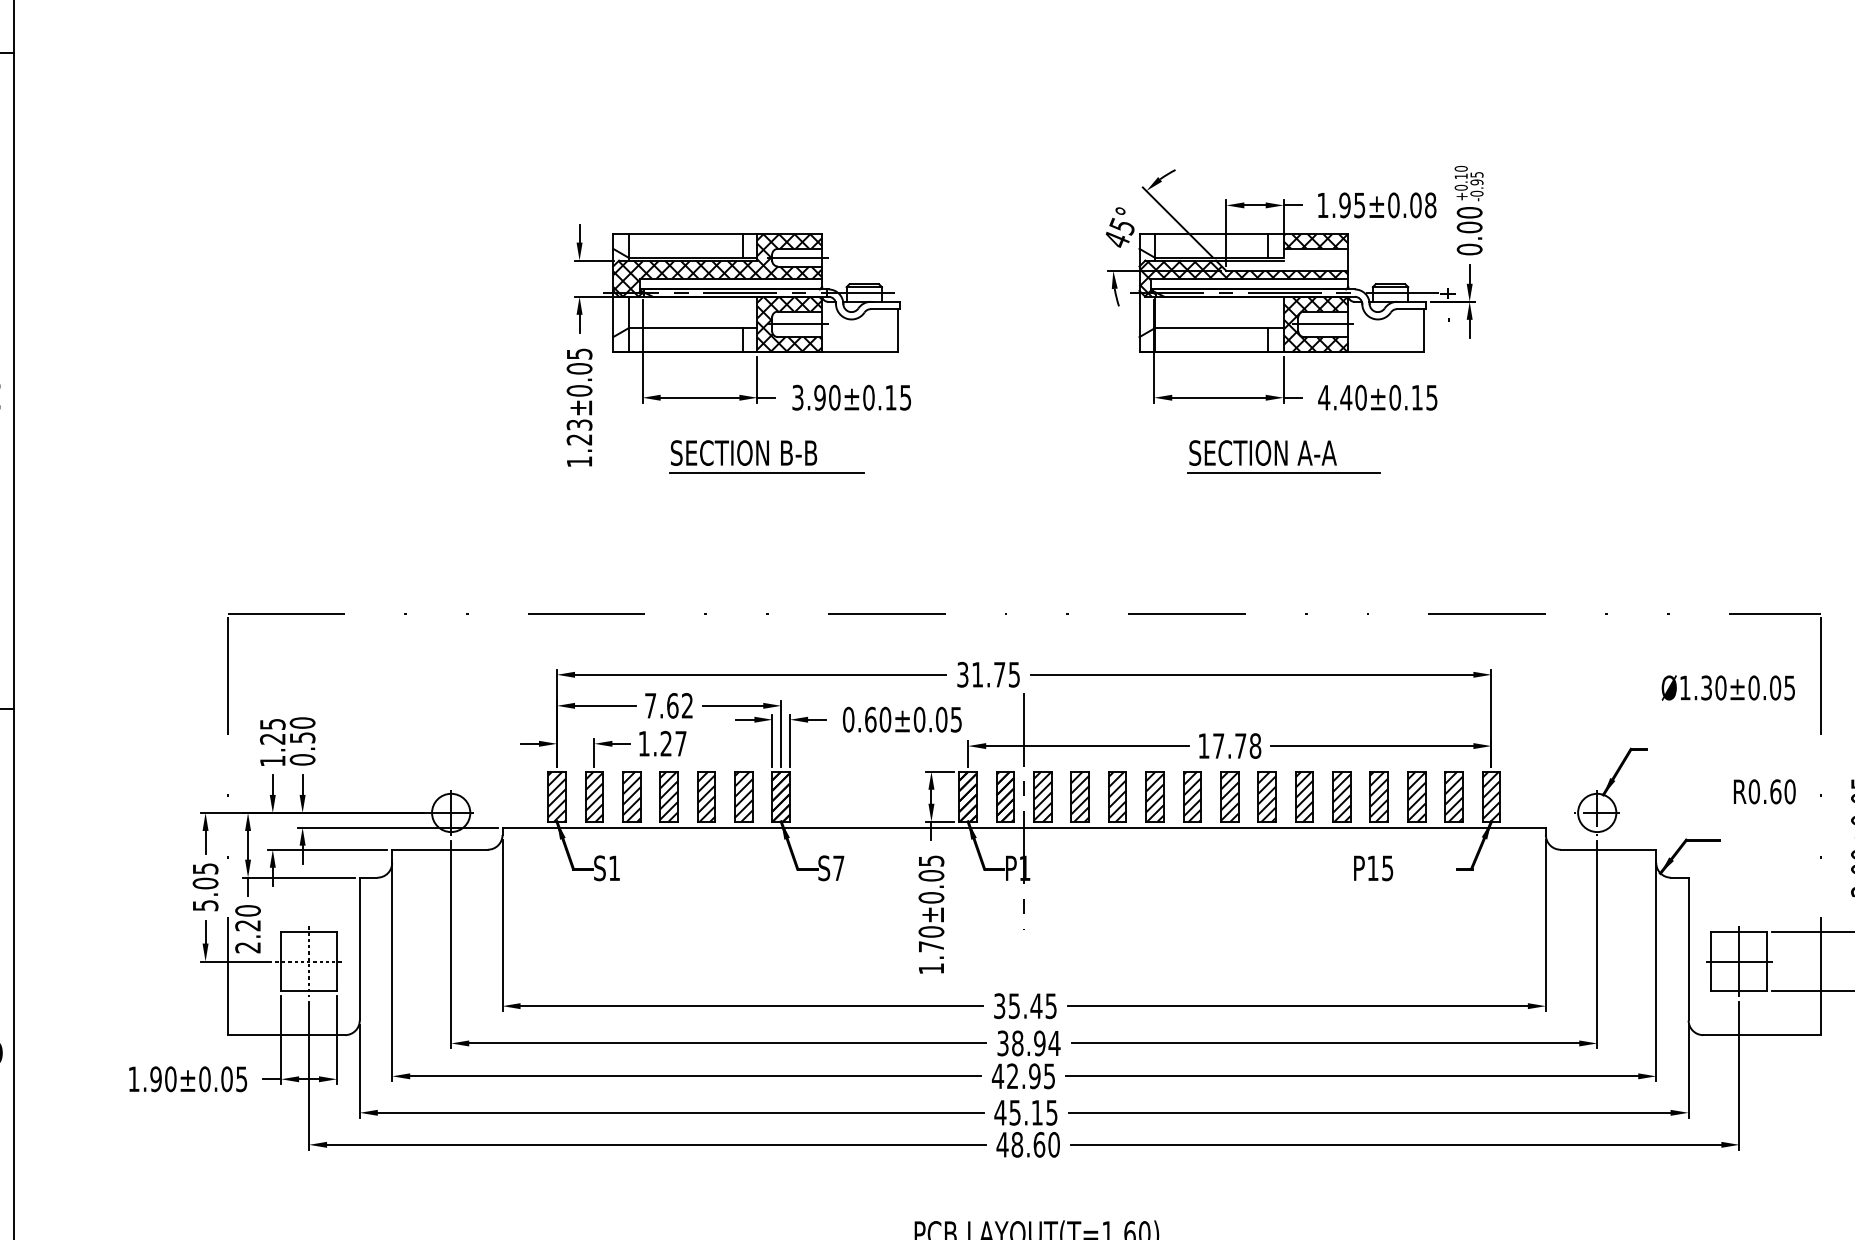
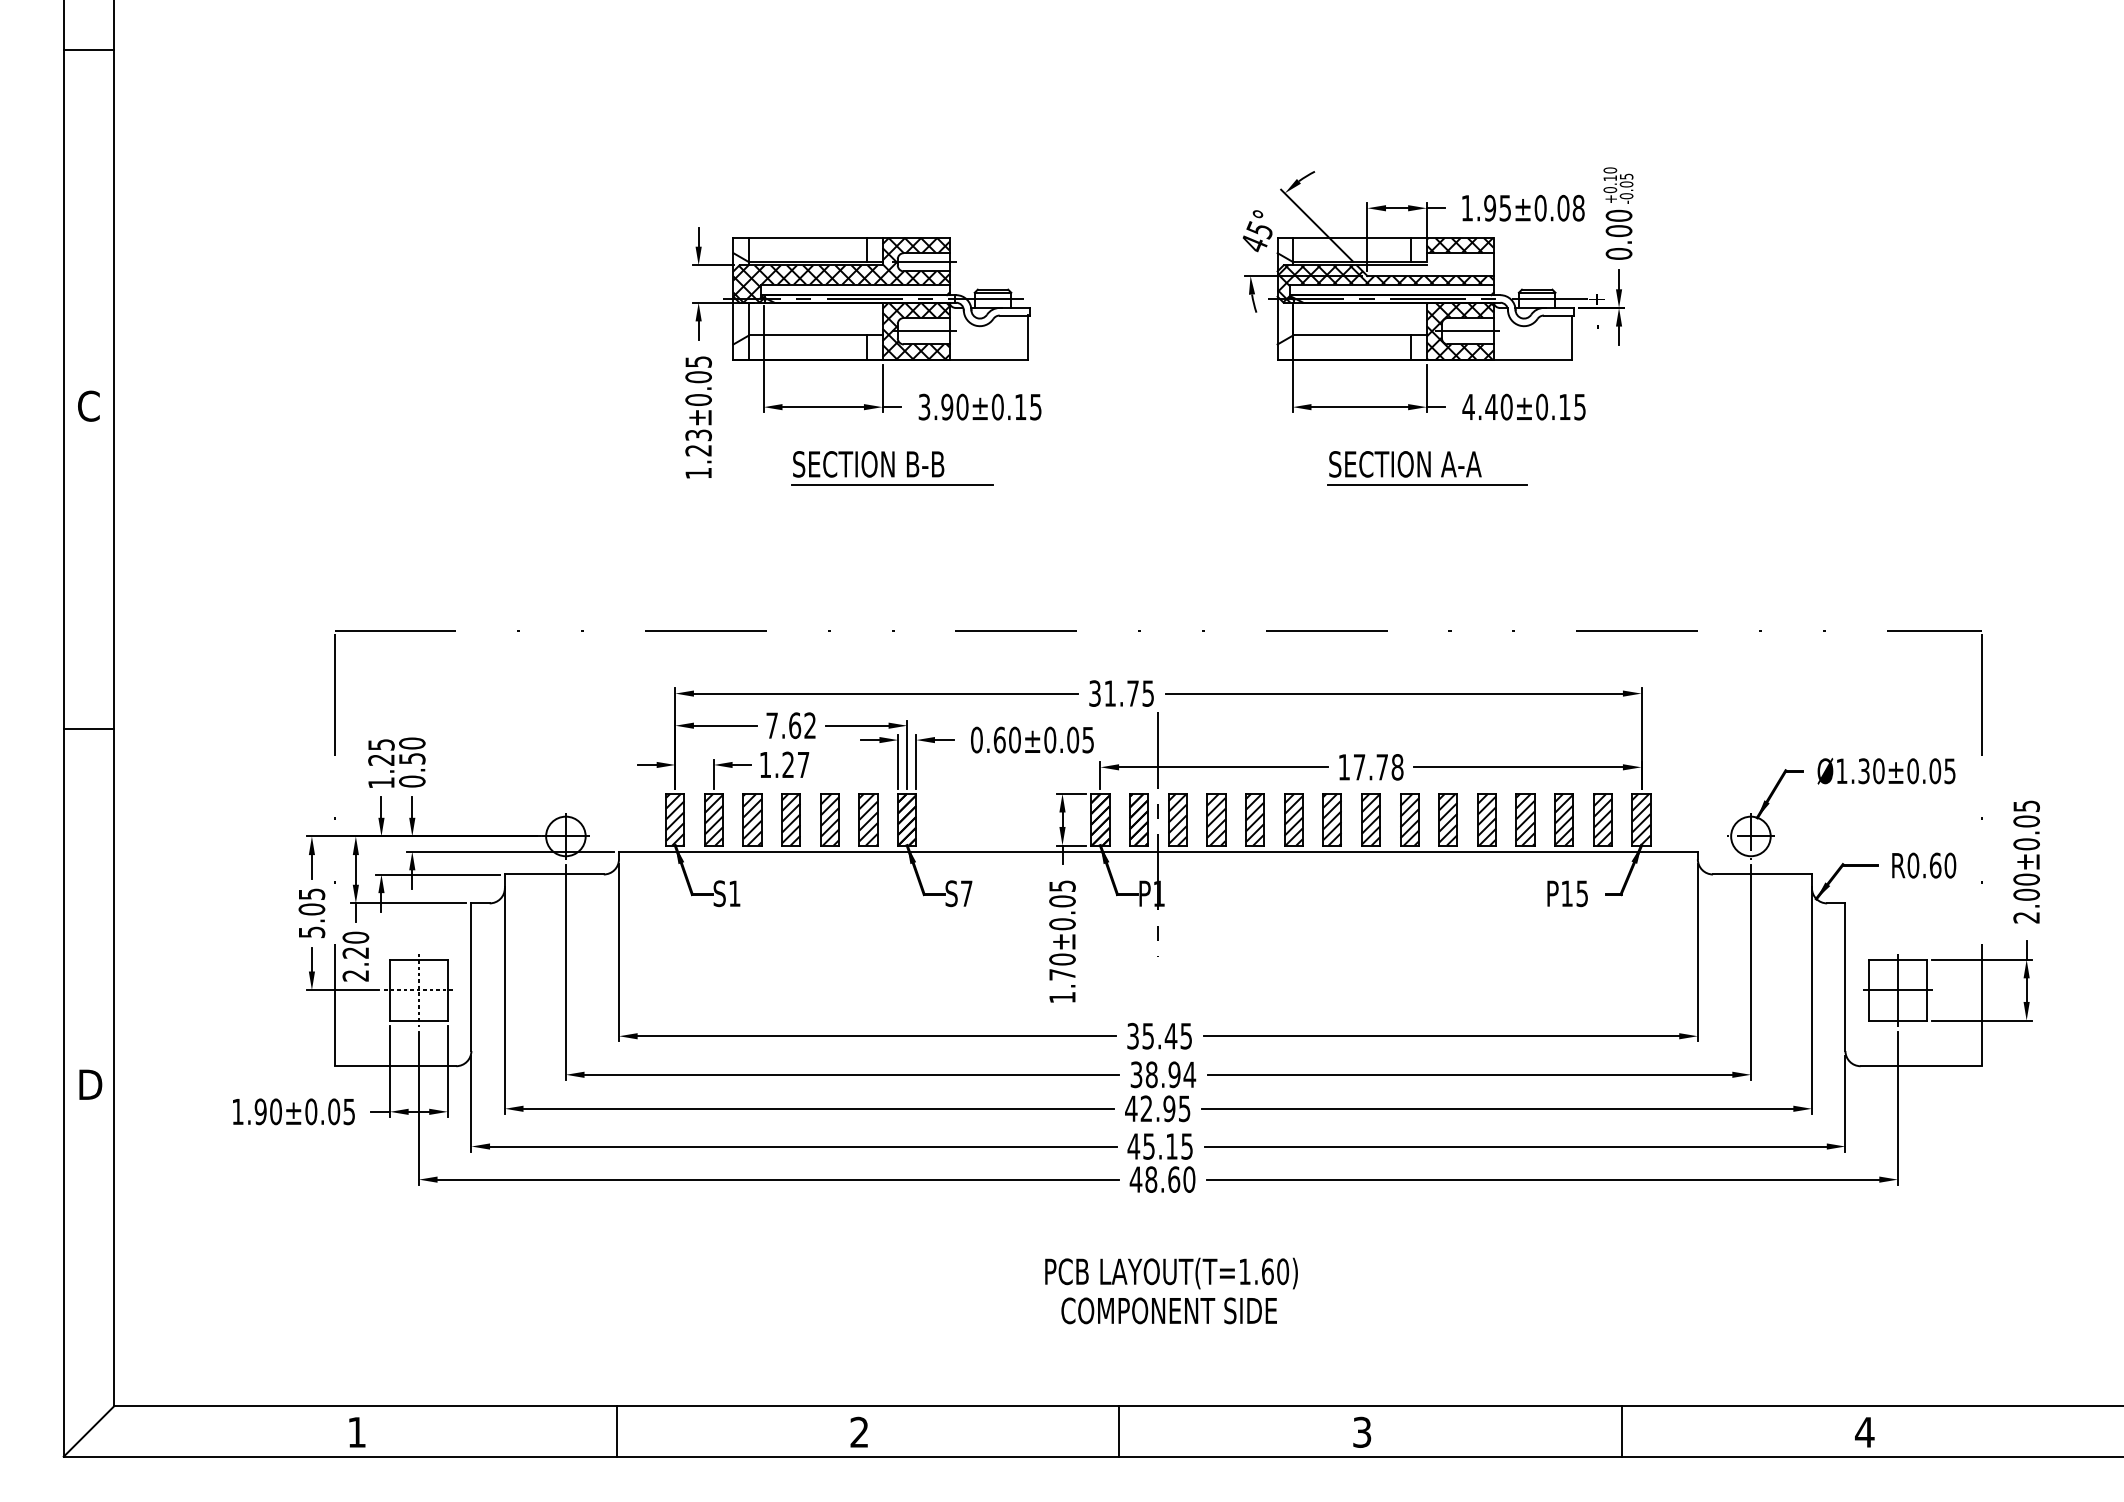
text: (1476, 182) -> (1626, 184), -0.95 -> -0.05
text: (1728, 688) -> (1886, 771), moved
text: (1765, 791) -> (1924, 865), moved
text: (1373, 868) -> (1567, 893), moved

